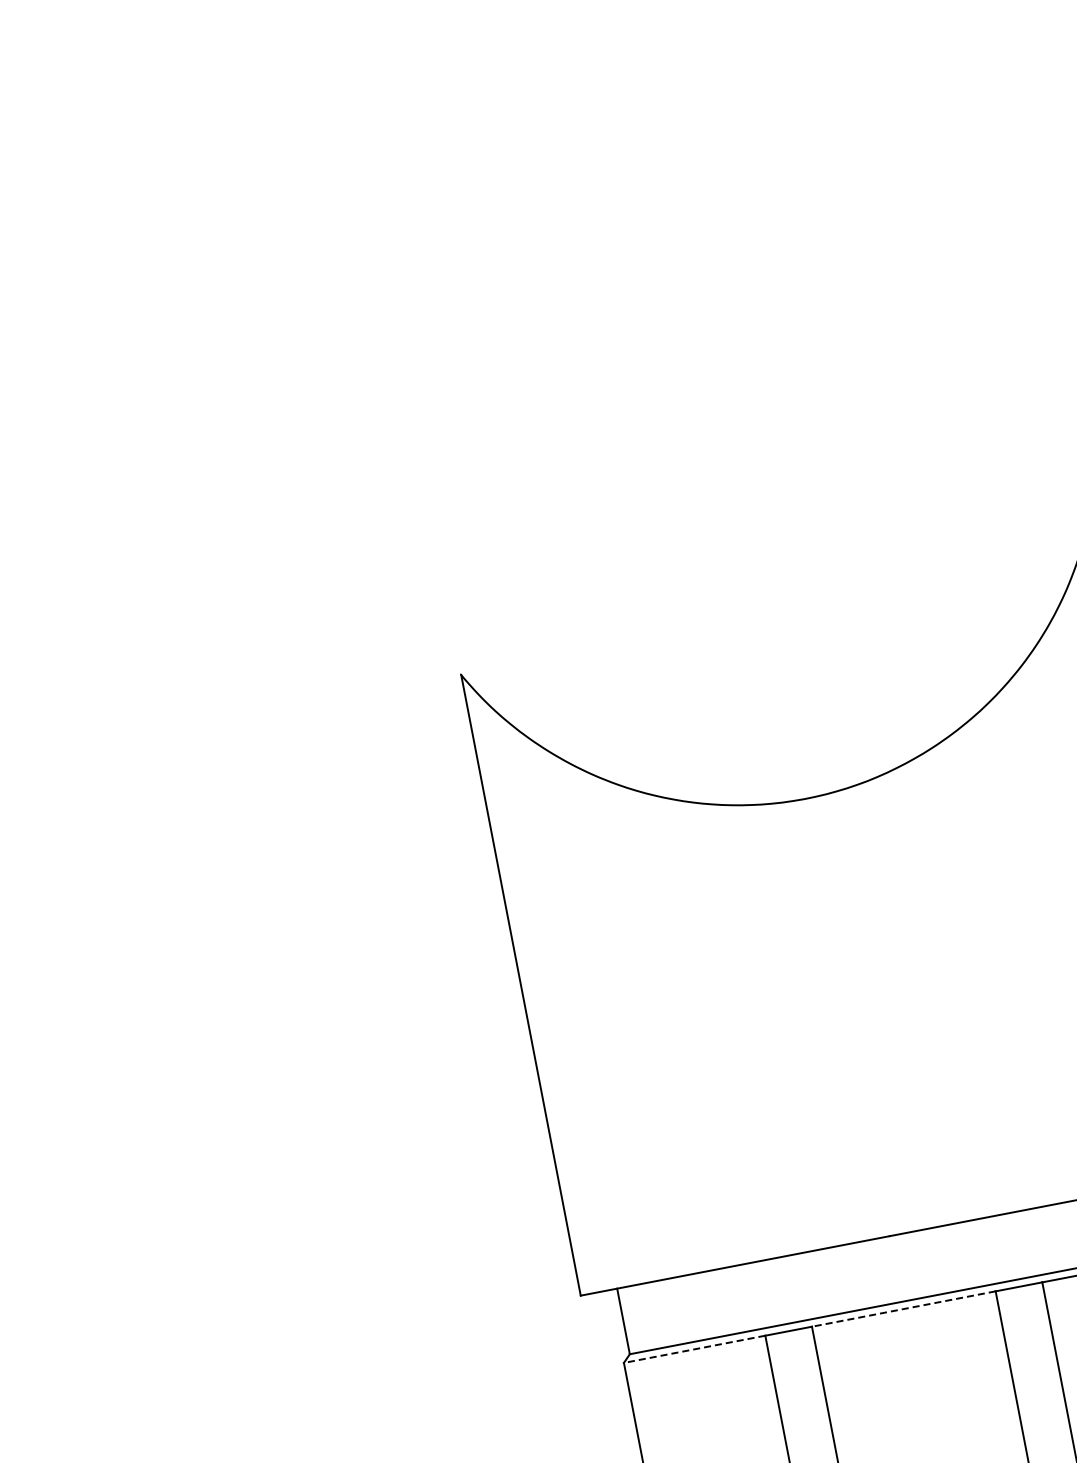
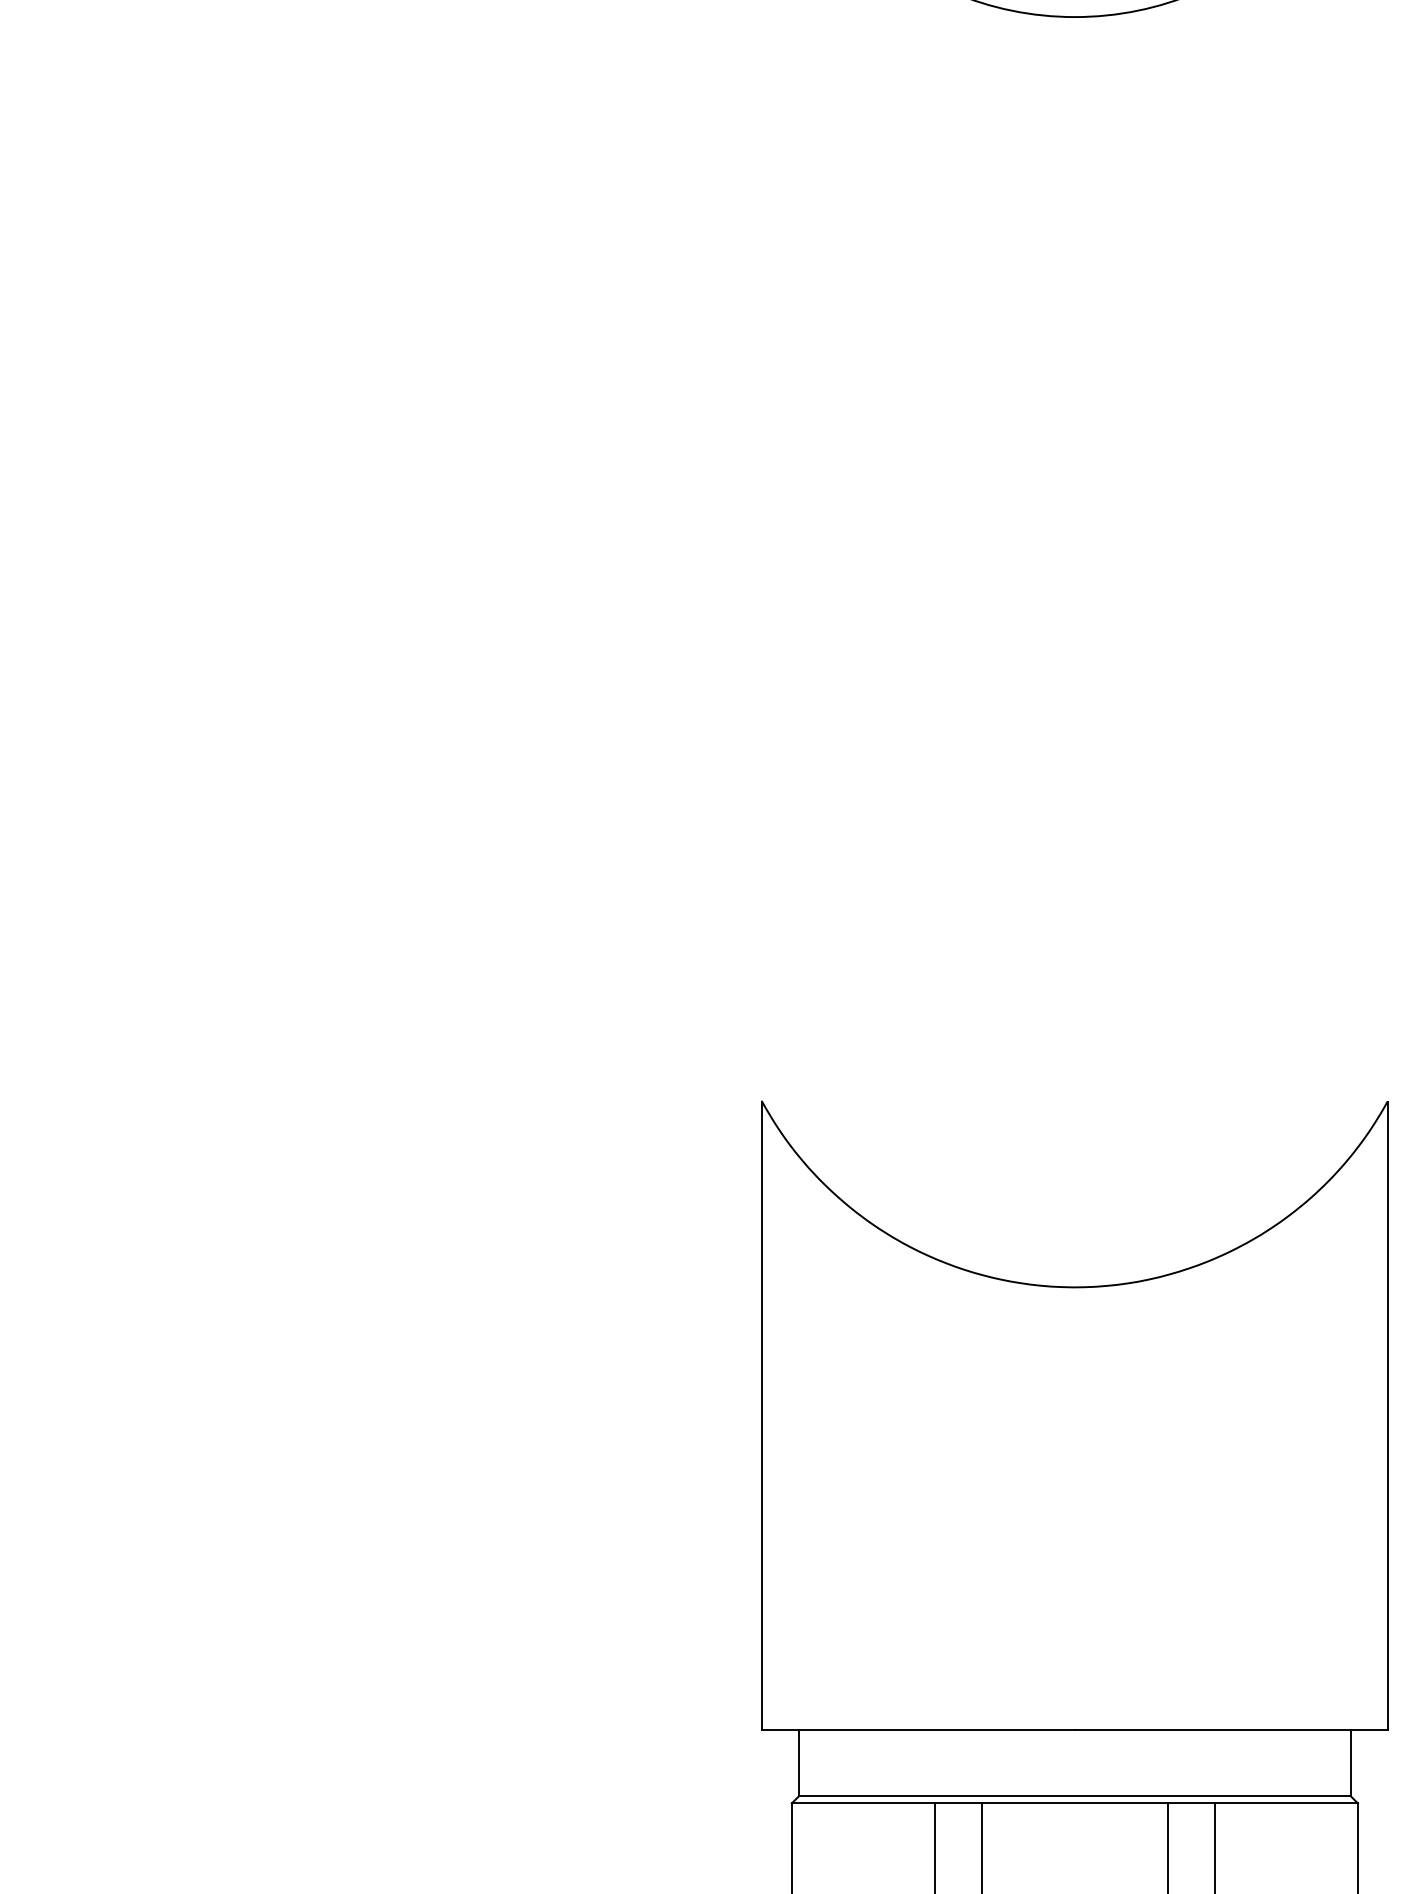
line: (903, 1309) -> (1074, 1803), dashed -> solid
line: (694, 1349) -> (863, 1803), dashed -> solid

